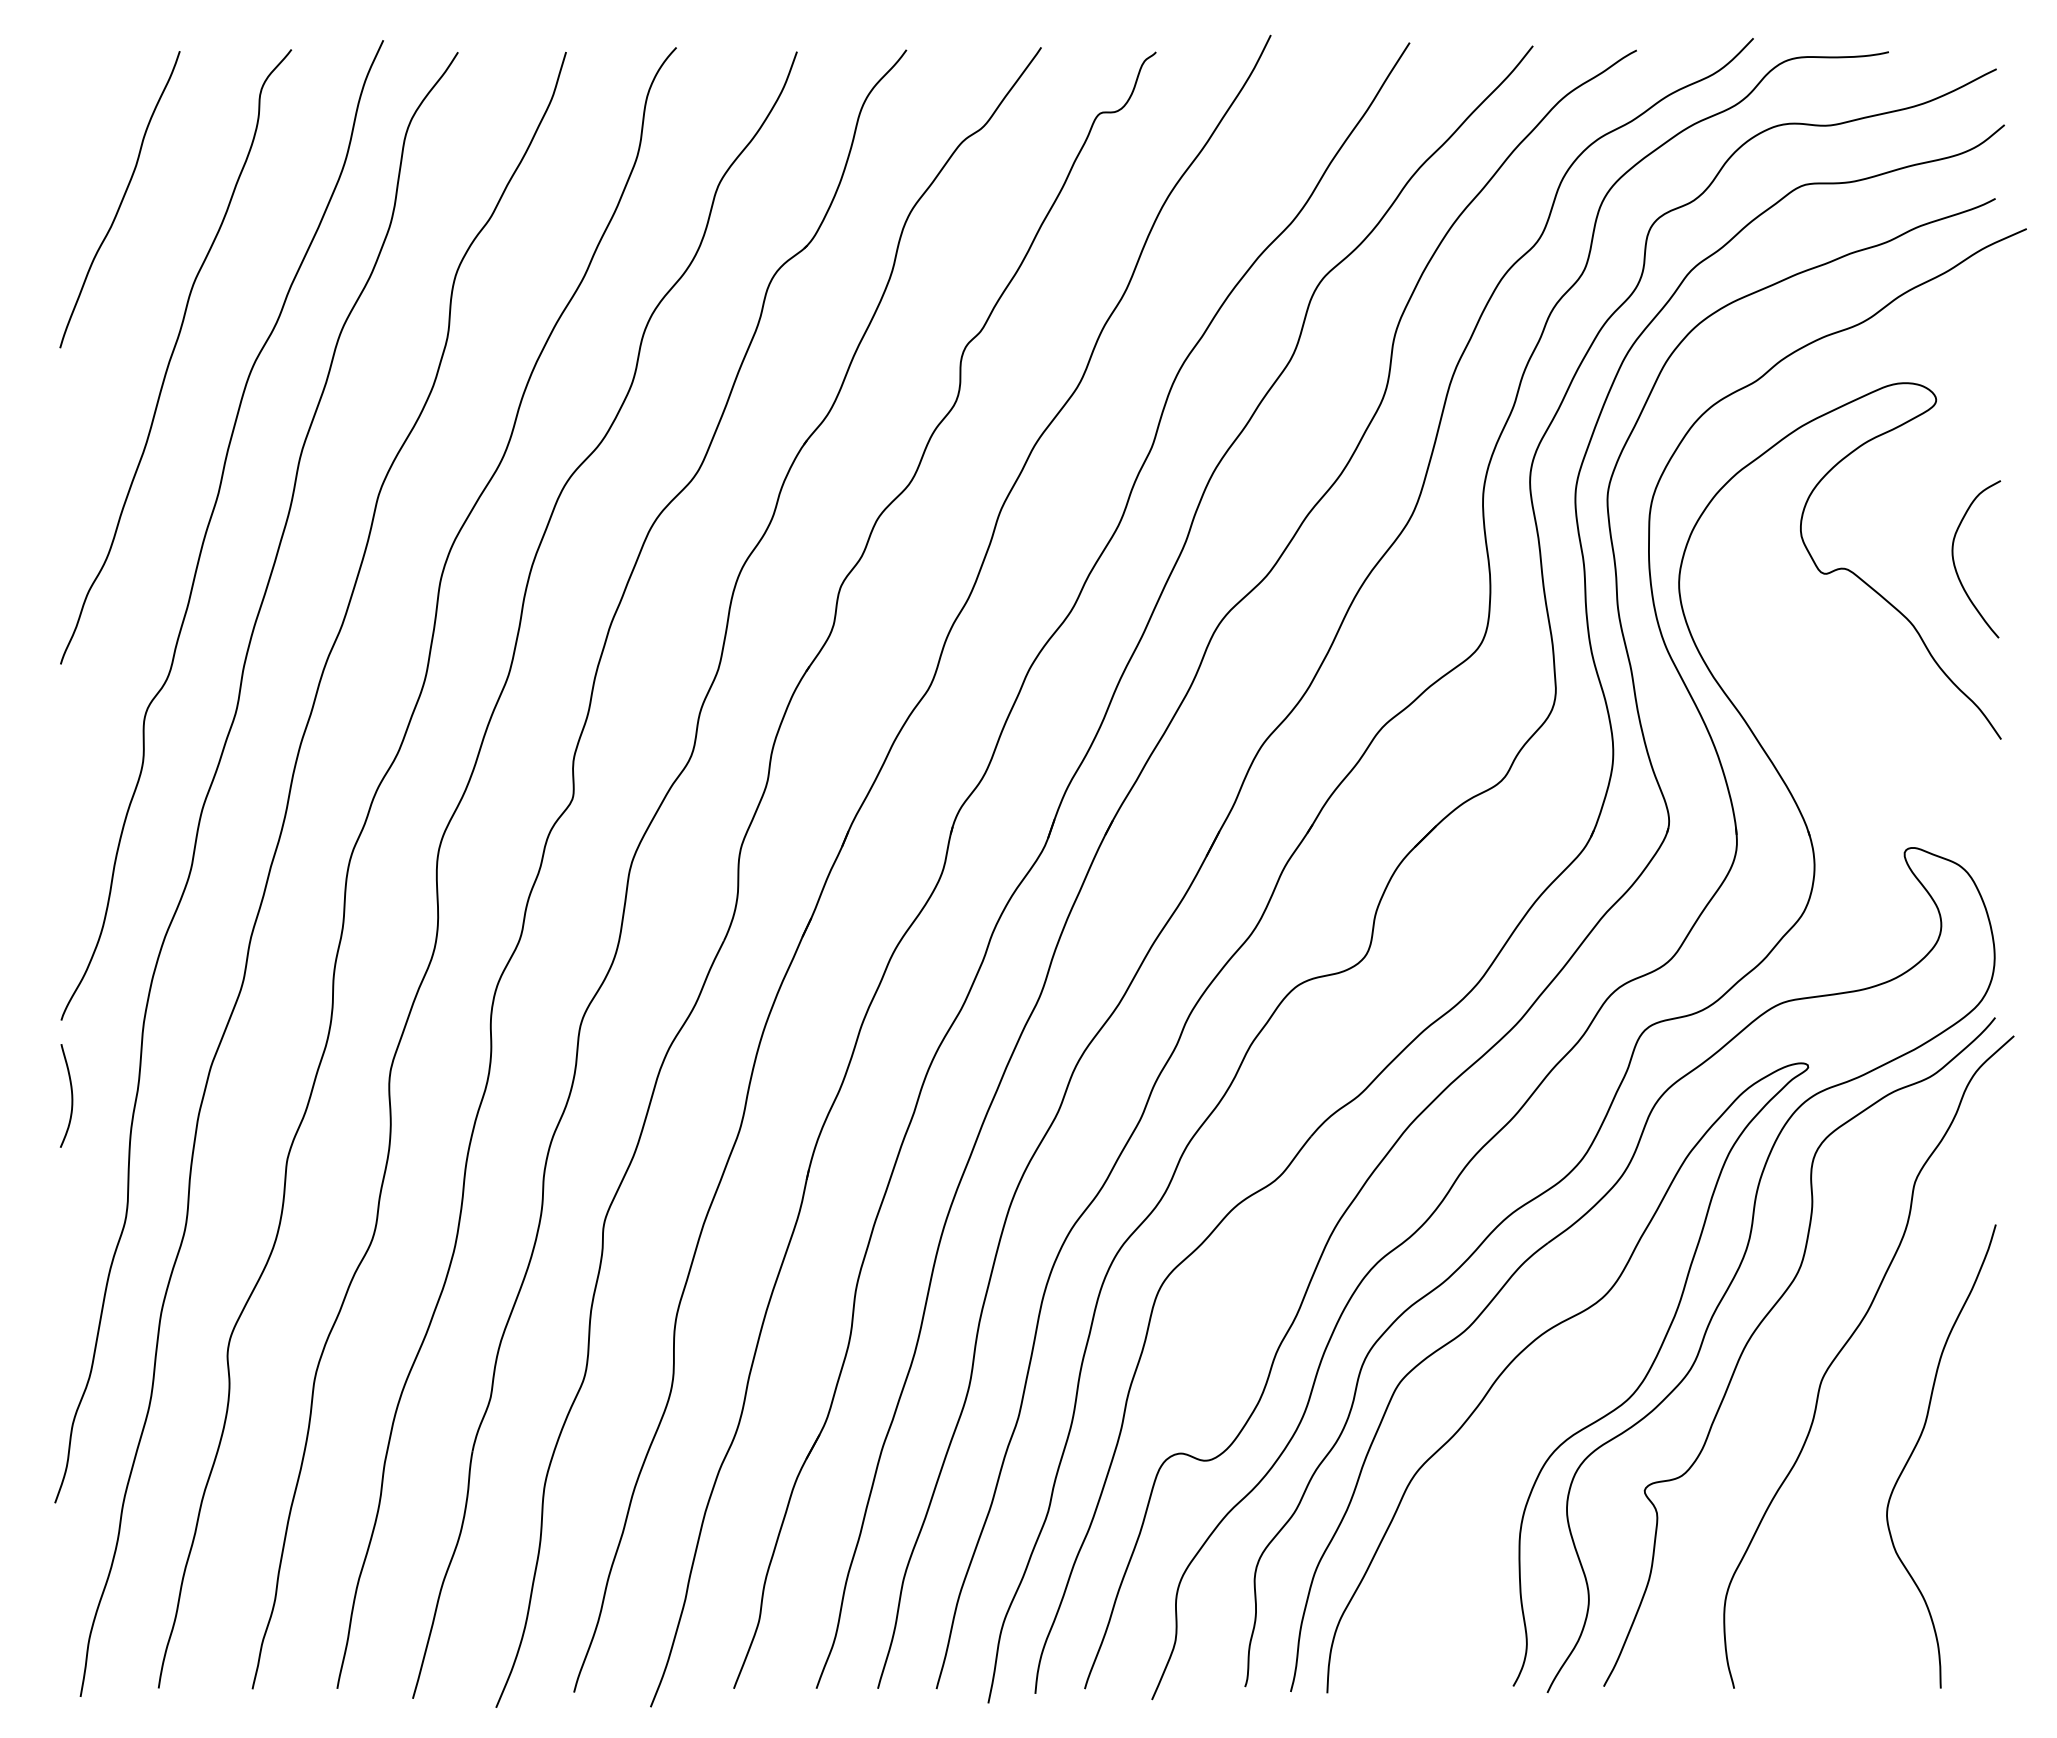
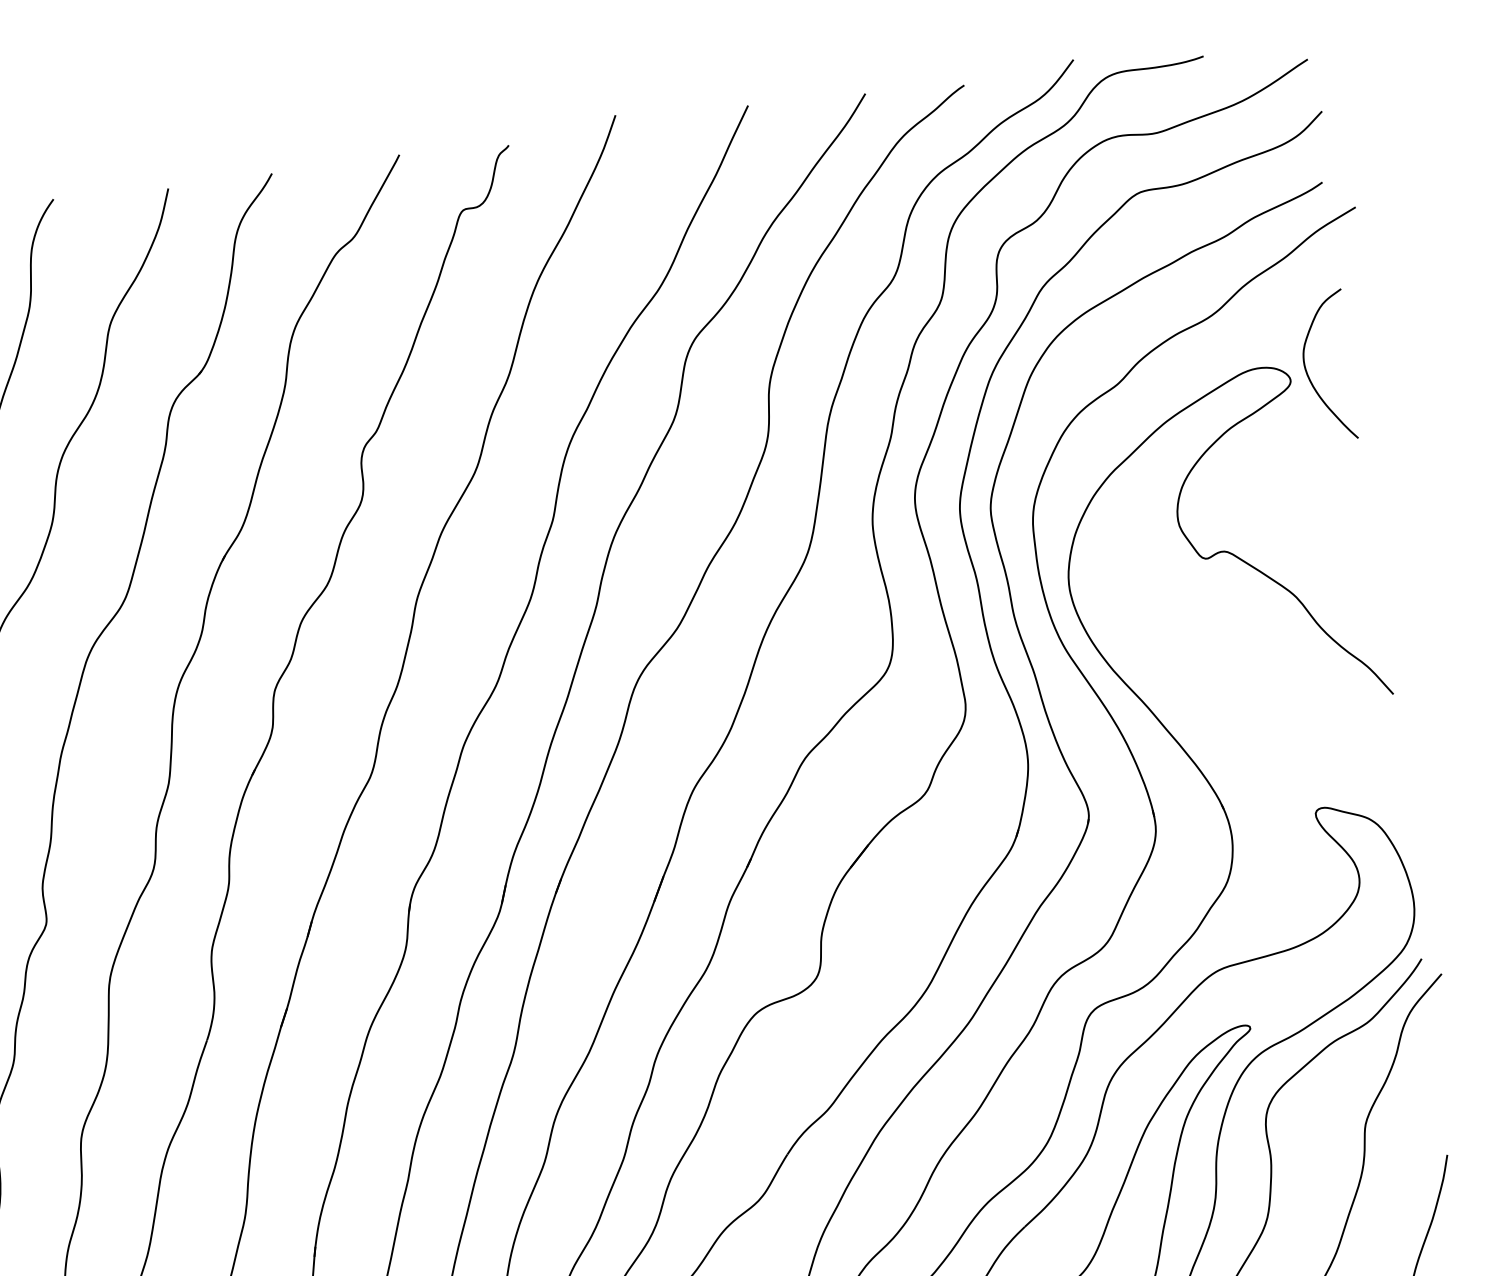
curve: (1955, 564) -> (1308, 373), moved

